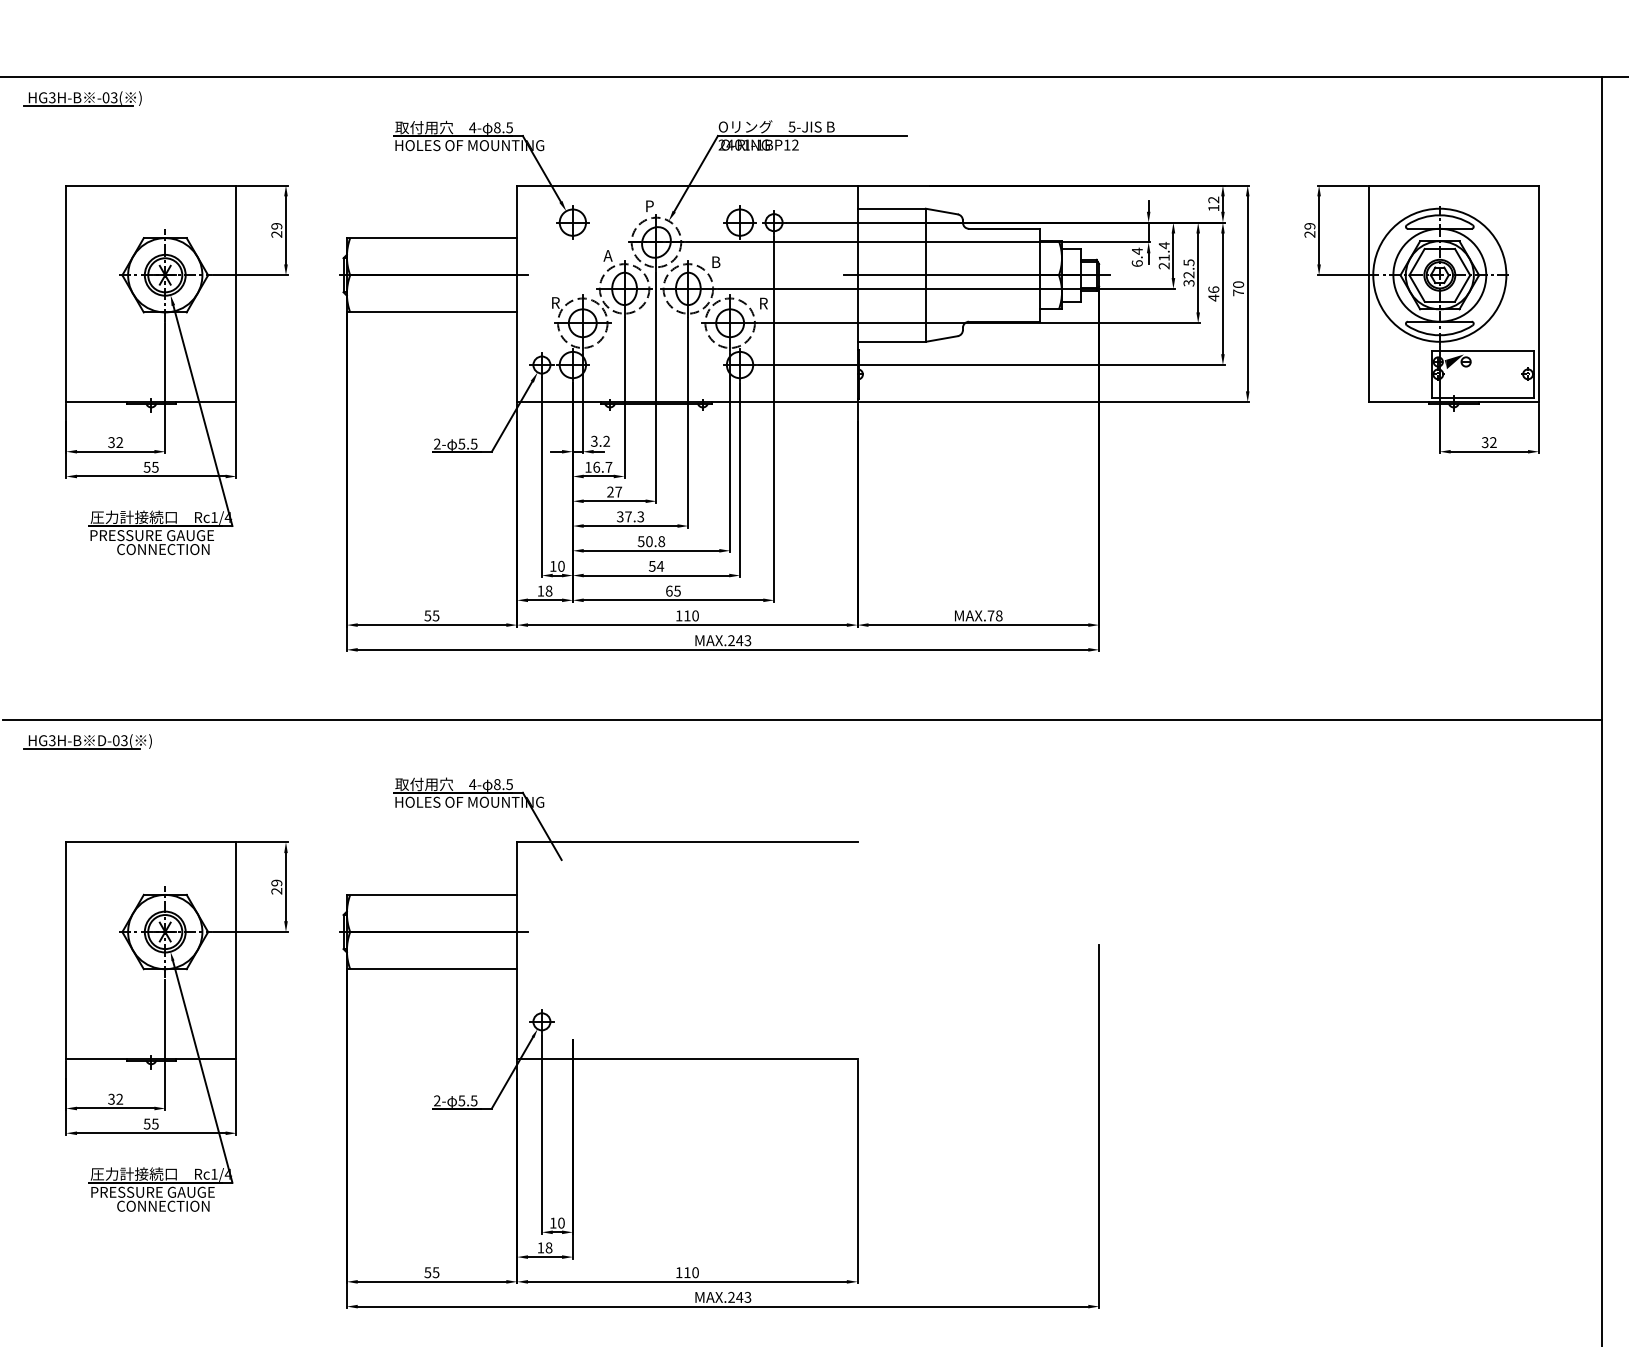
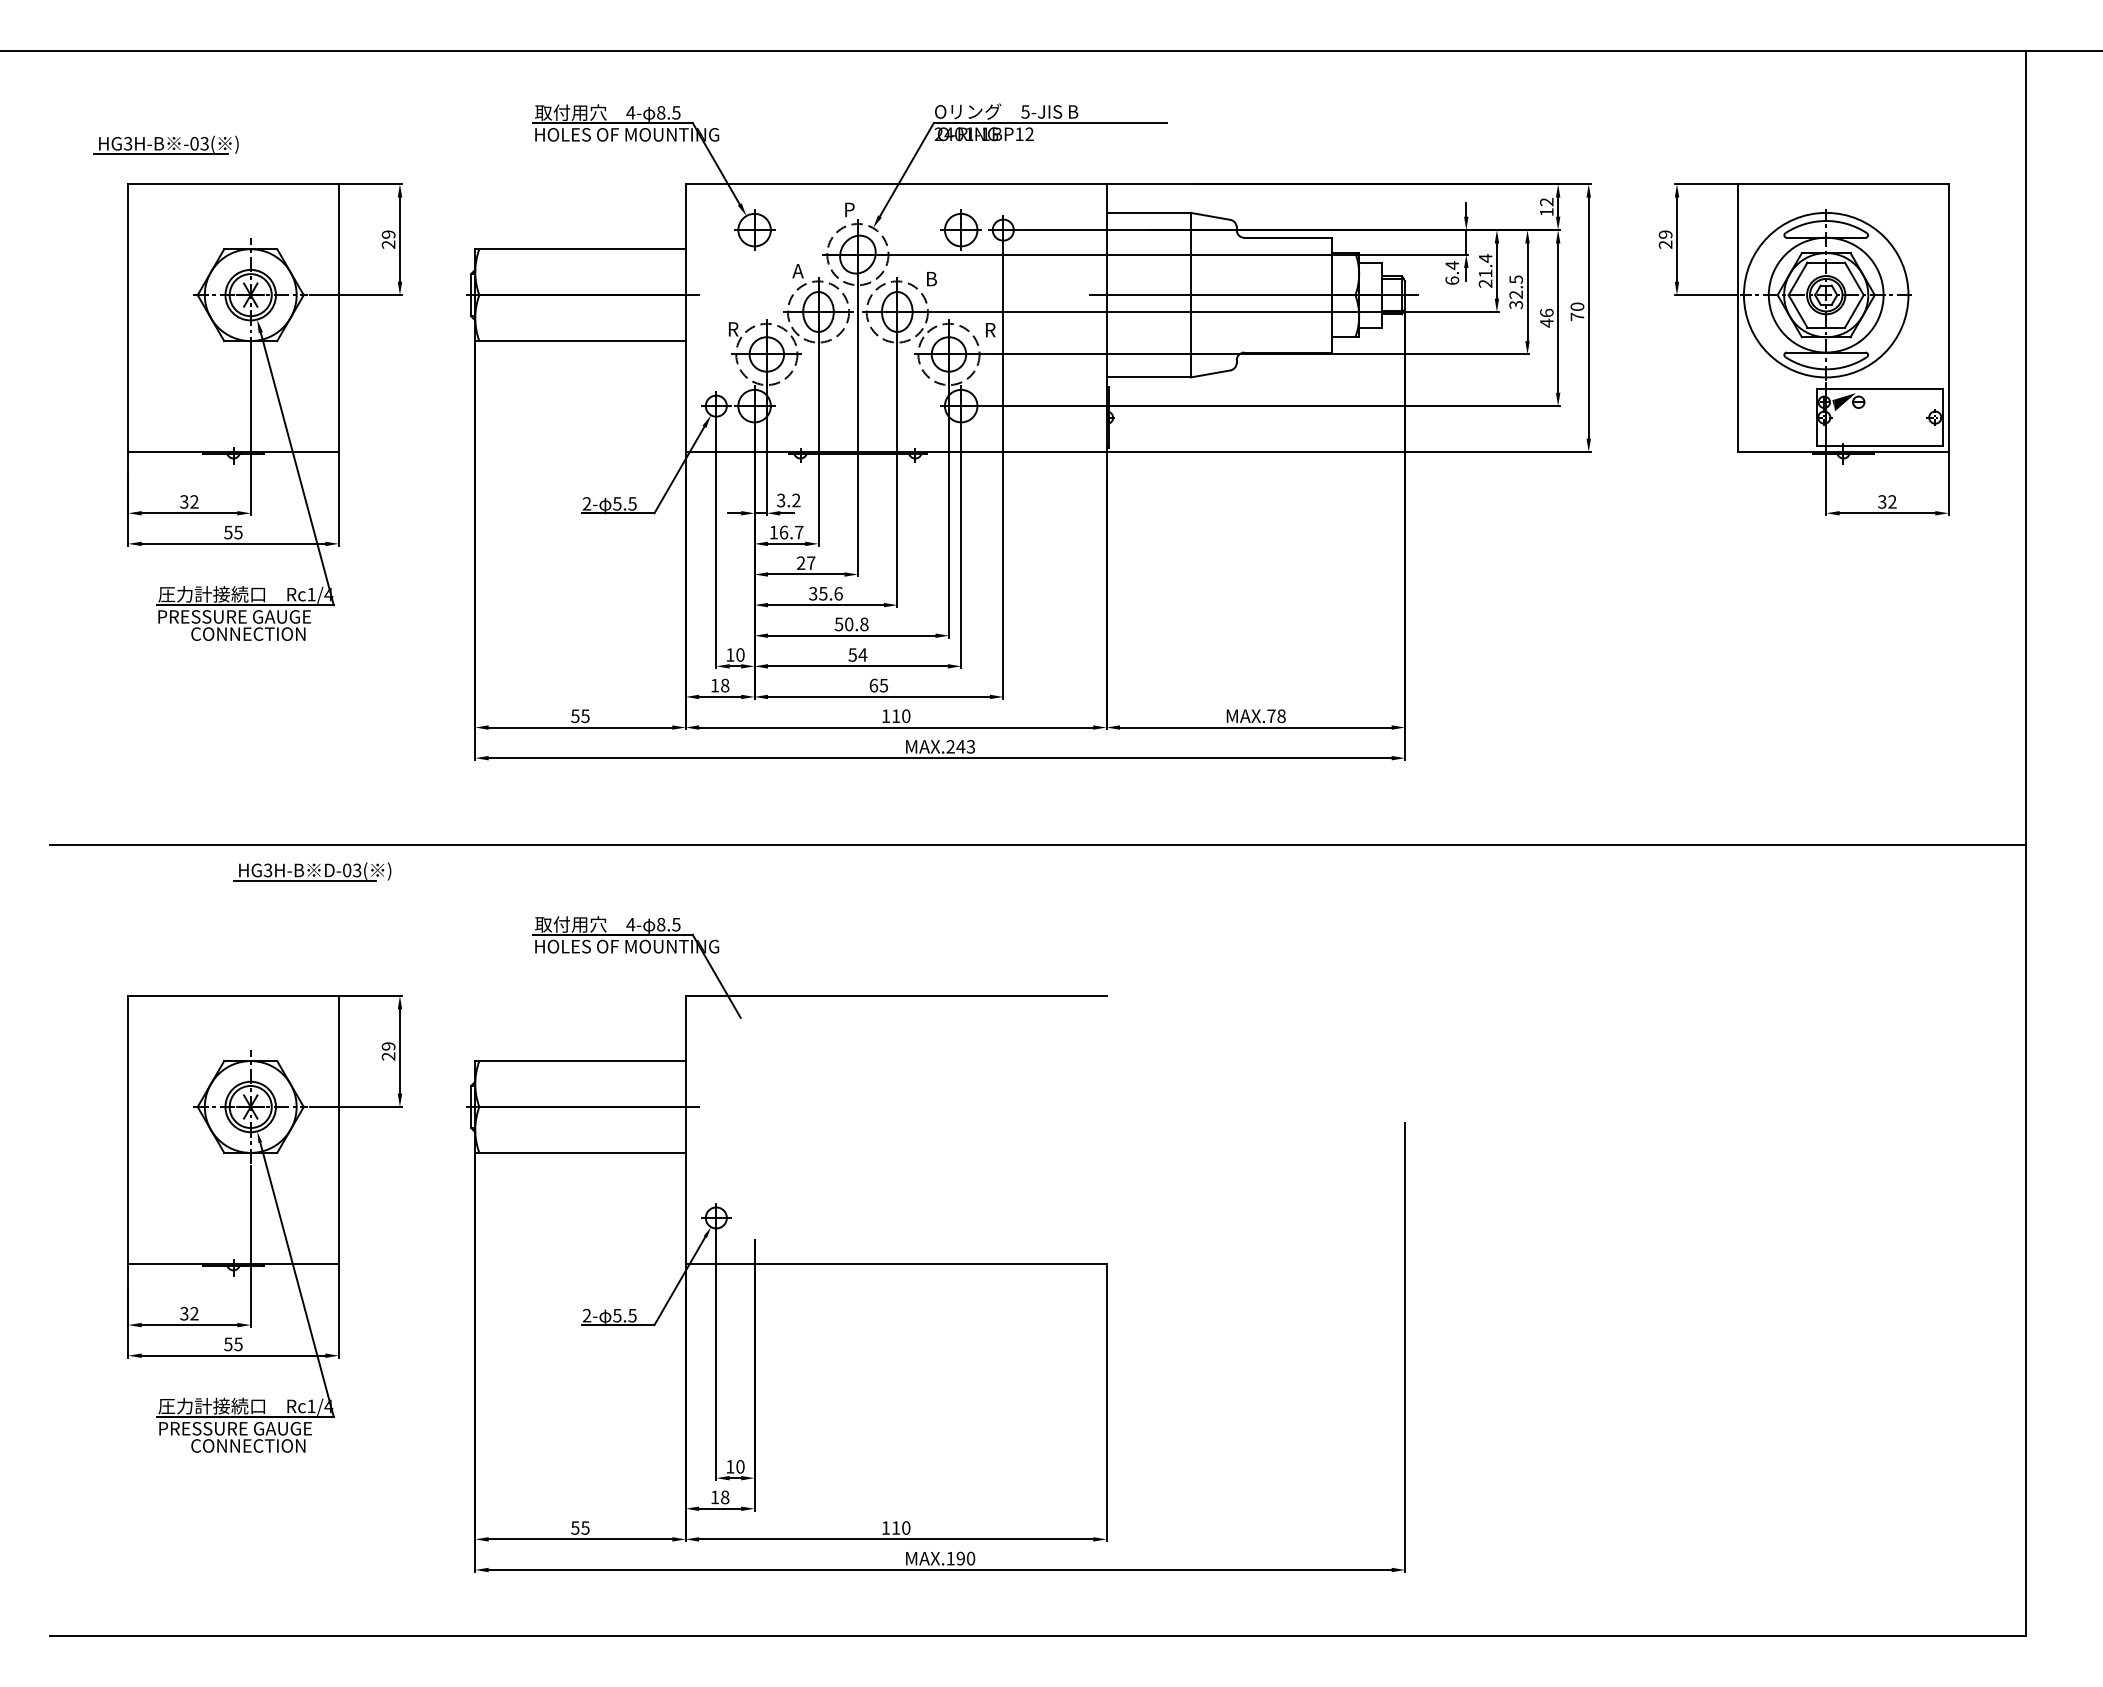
part: (82, 98) -> (165, 144), moved
text: (634, 516) -> (830, 593), 37.3 -> 35.6
part: (88, 741) -> (312, 871), moved
text: (739, 1297) -> (960, 1558), MAX.243 -> MAX.190

